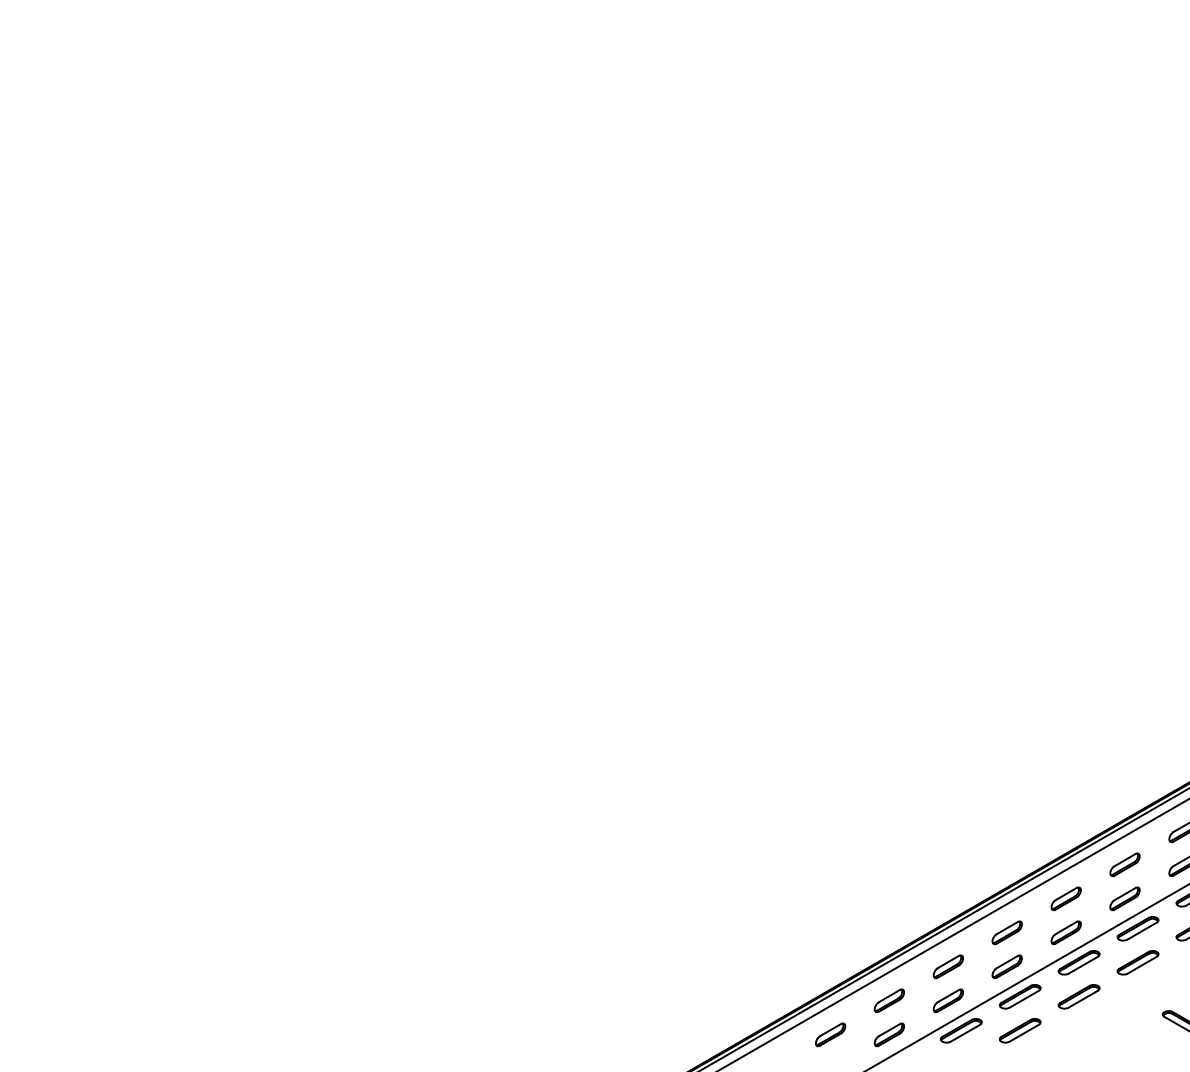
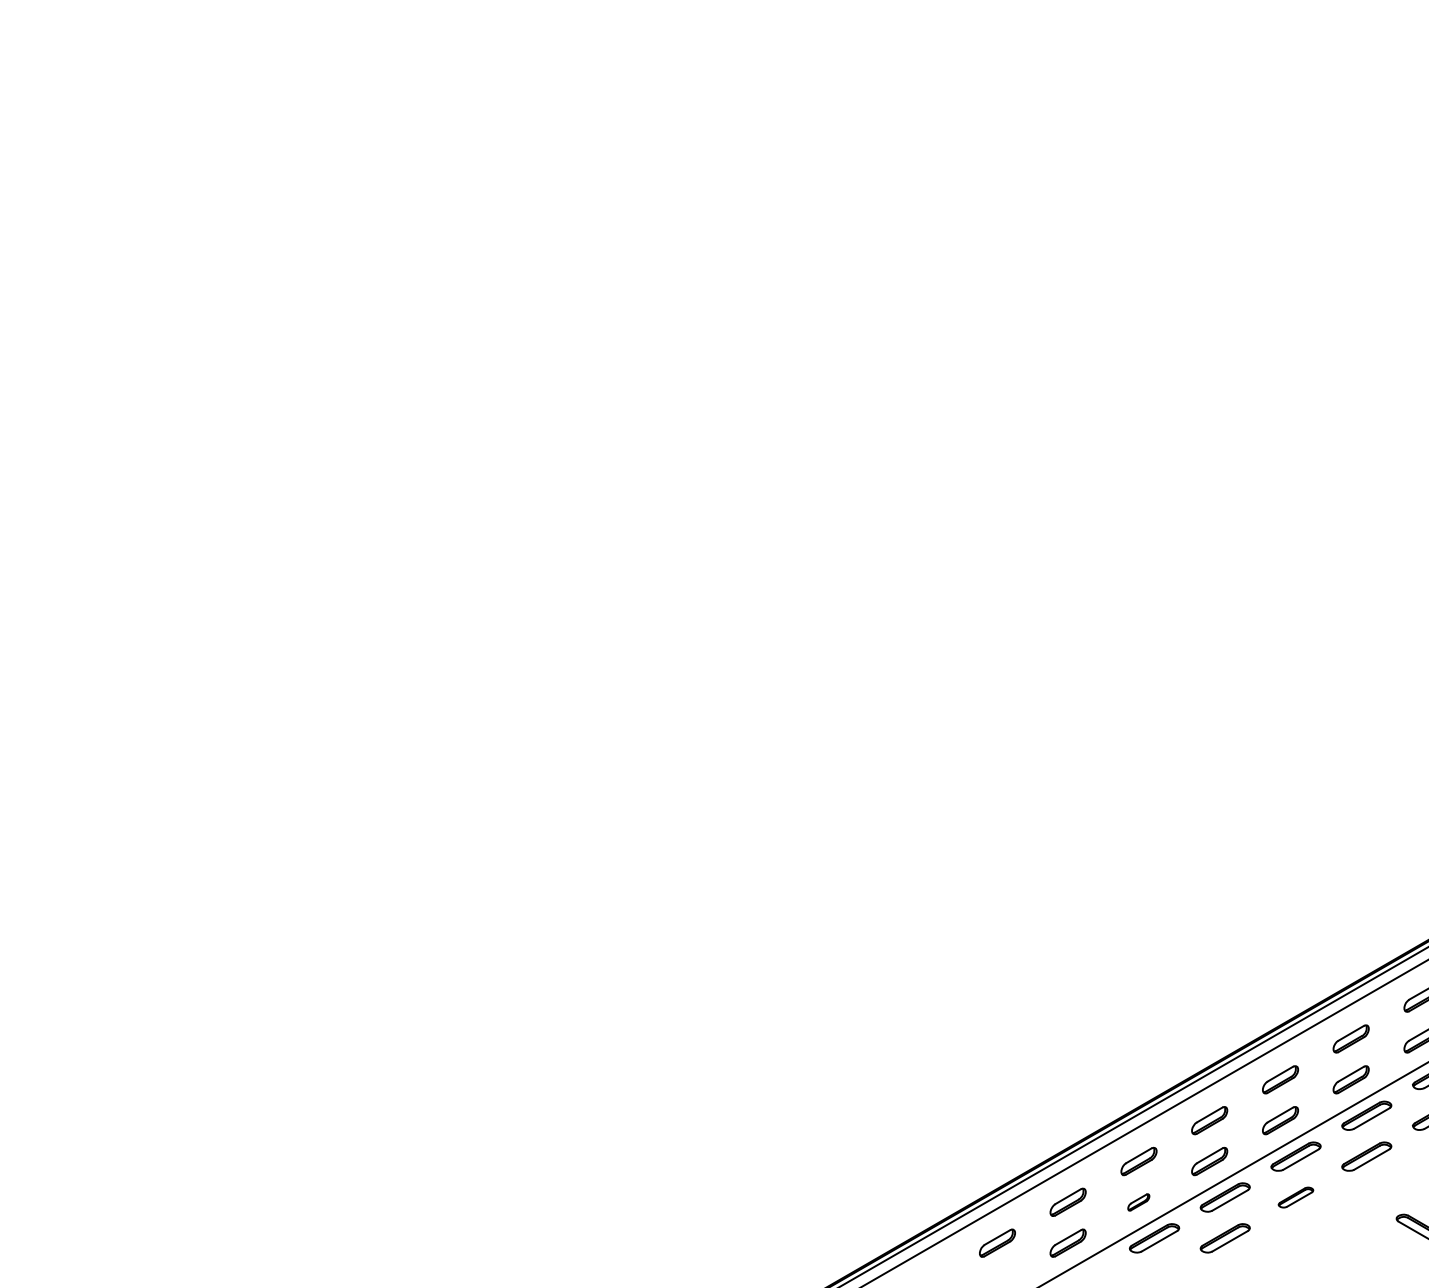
part: (1078, 996) -> (1295, 1197), size x0.7
part: (947, 1000) -> (1137, 1201), size x0.6

